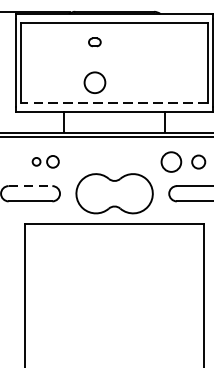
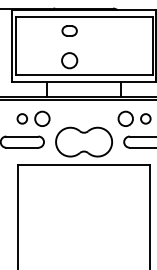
part: (94, 41) -> (69, 30), size x1.67
line: (113, 102) -> (83, 75), dashed -> solid
part: (45, 161) -> (33, 118), size x1.67
line: (30, 186) -> (22, 136), dashed -> solid

